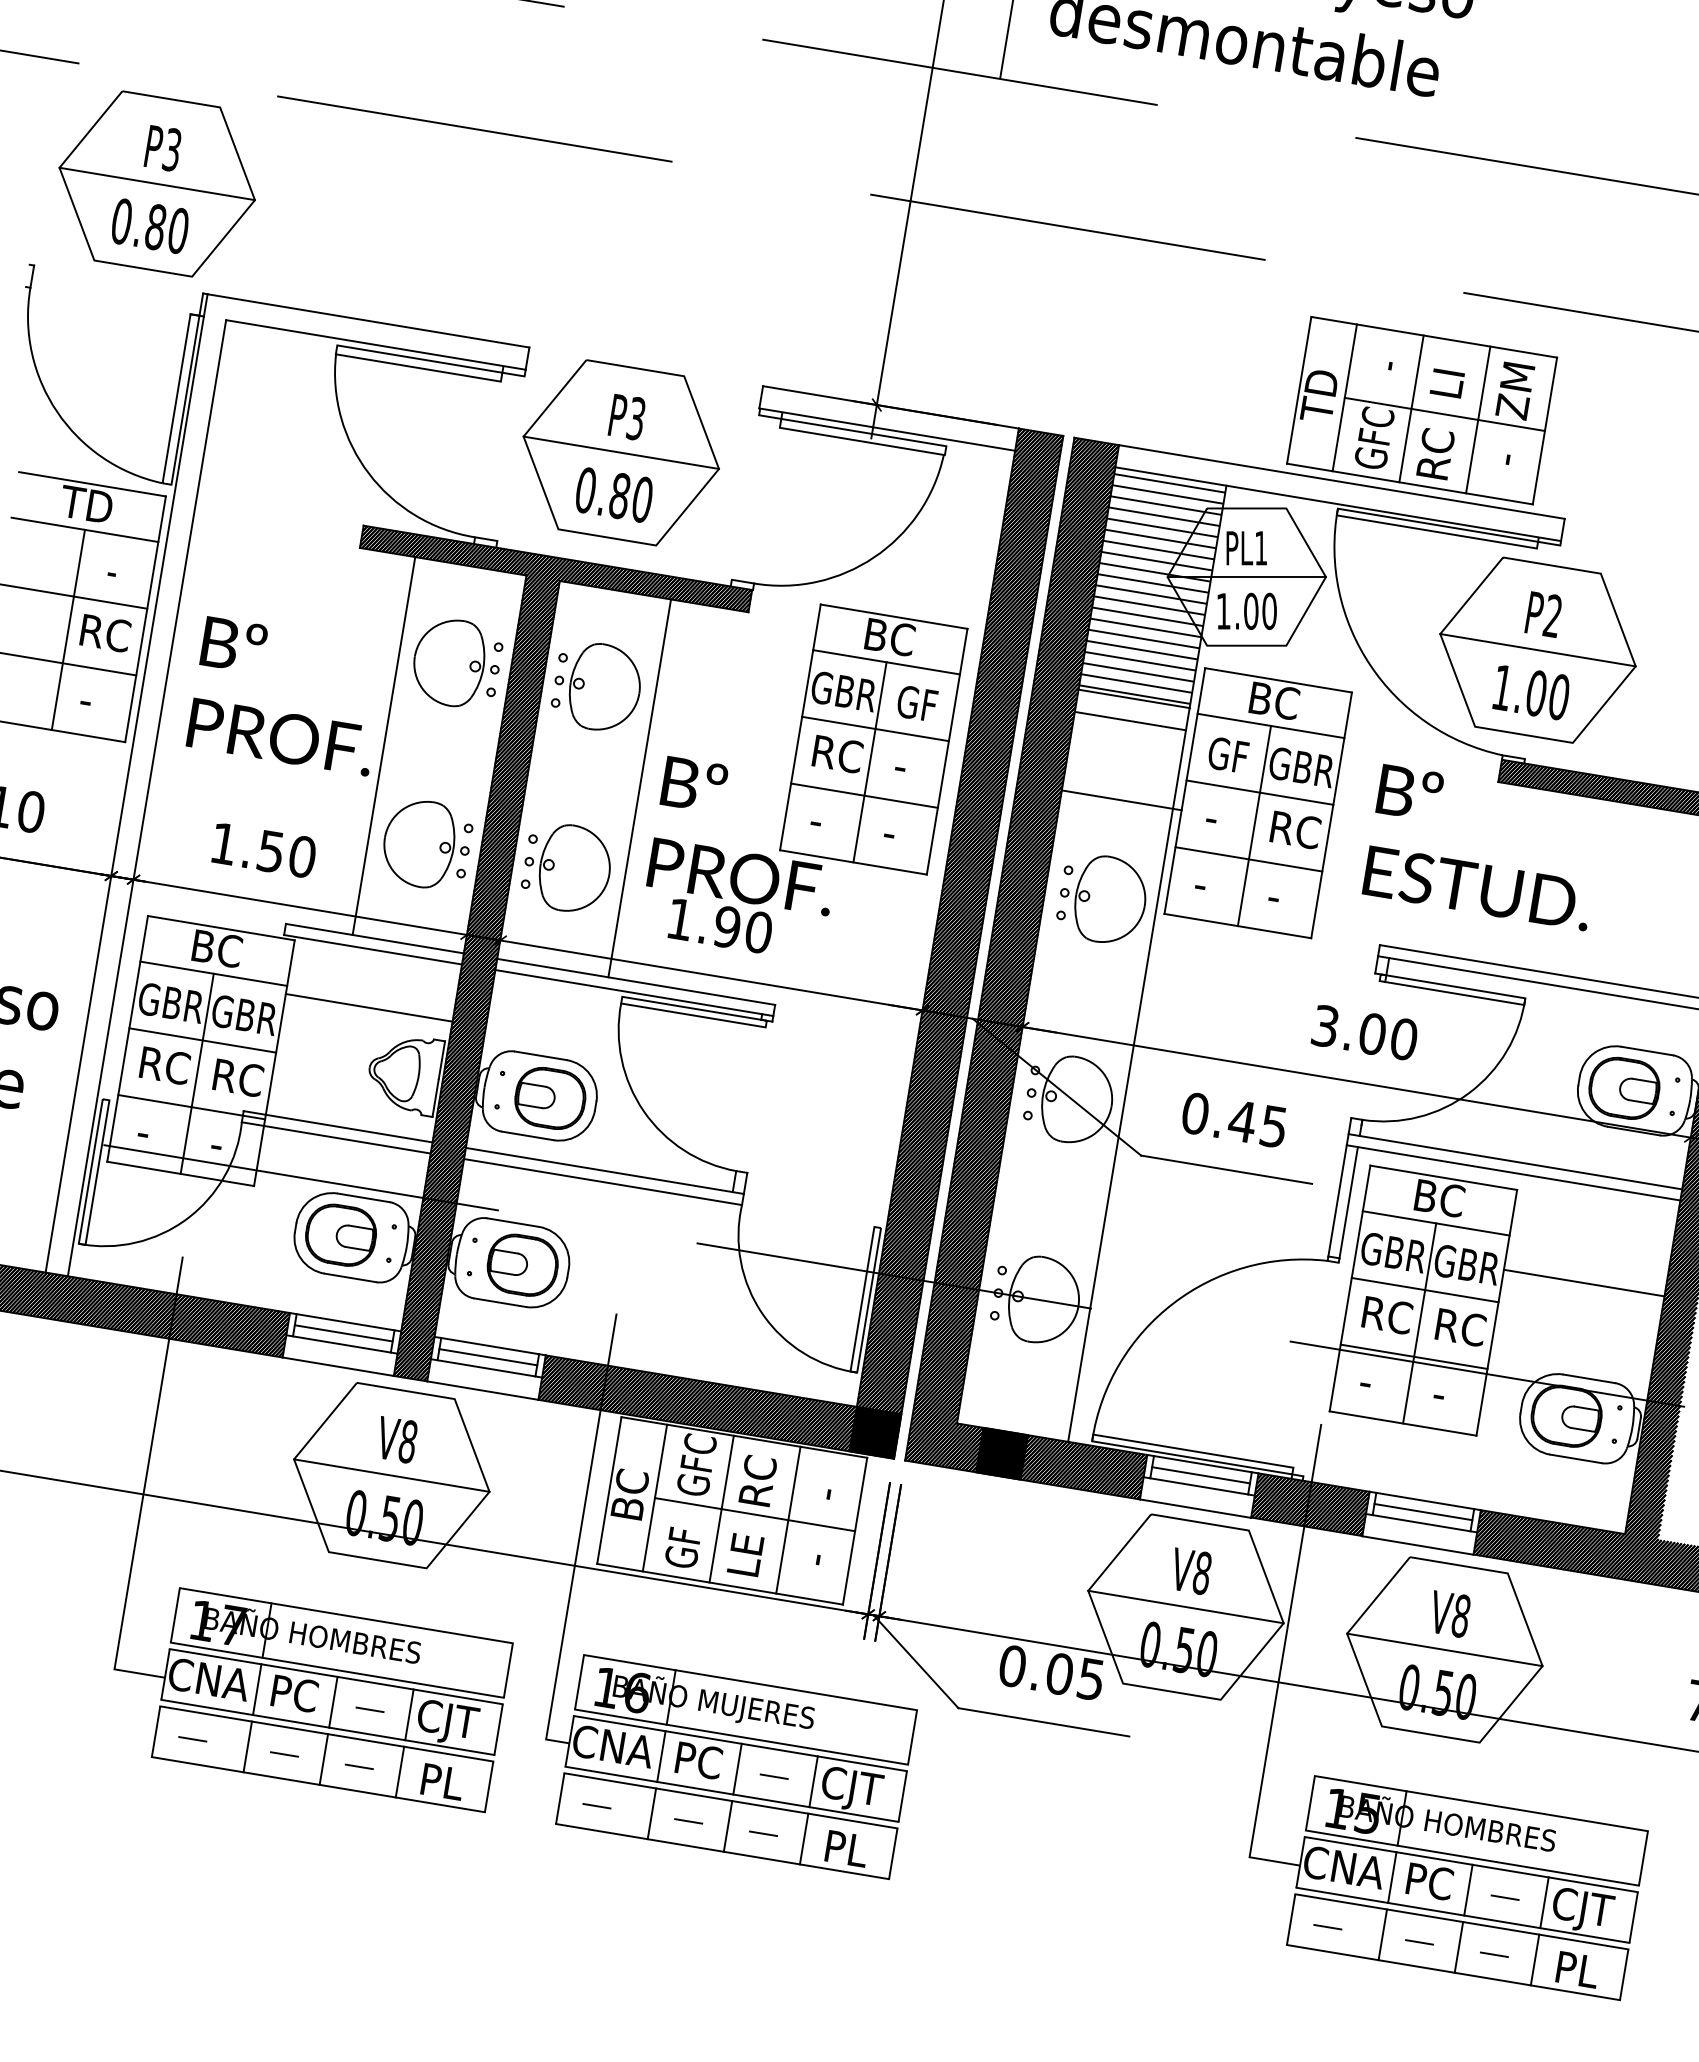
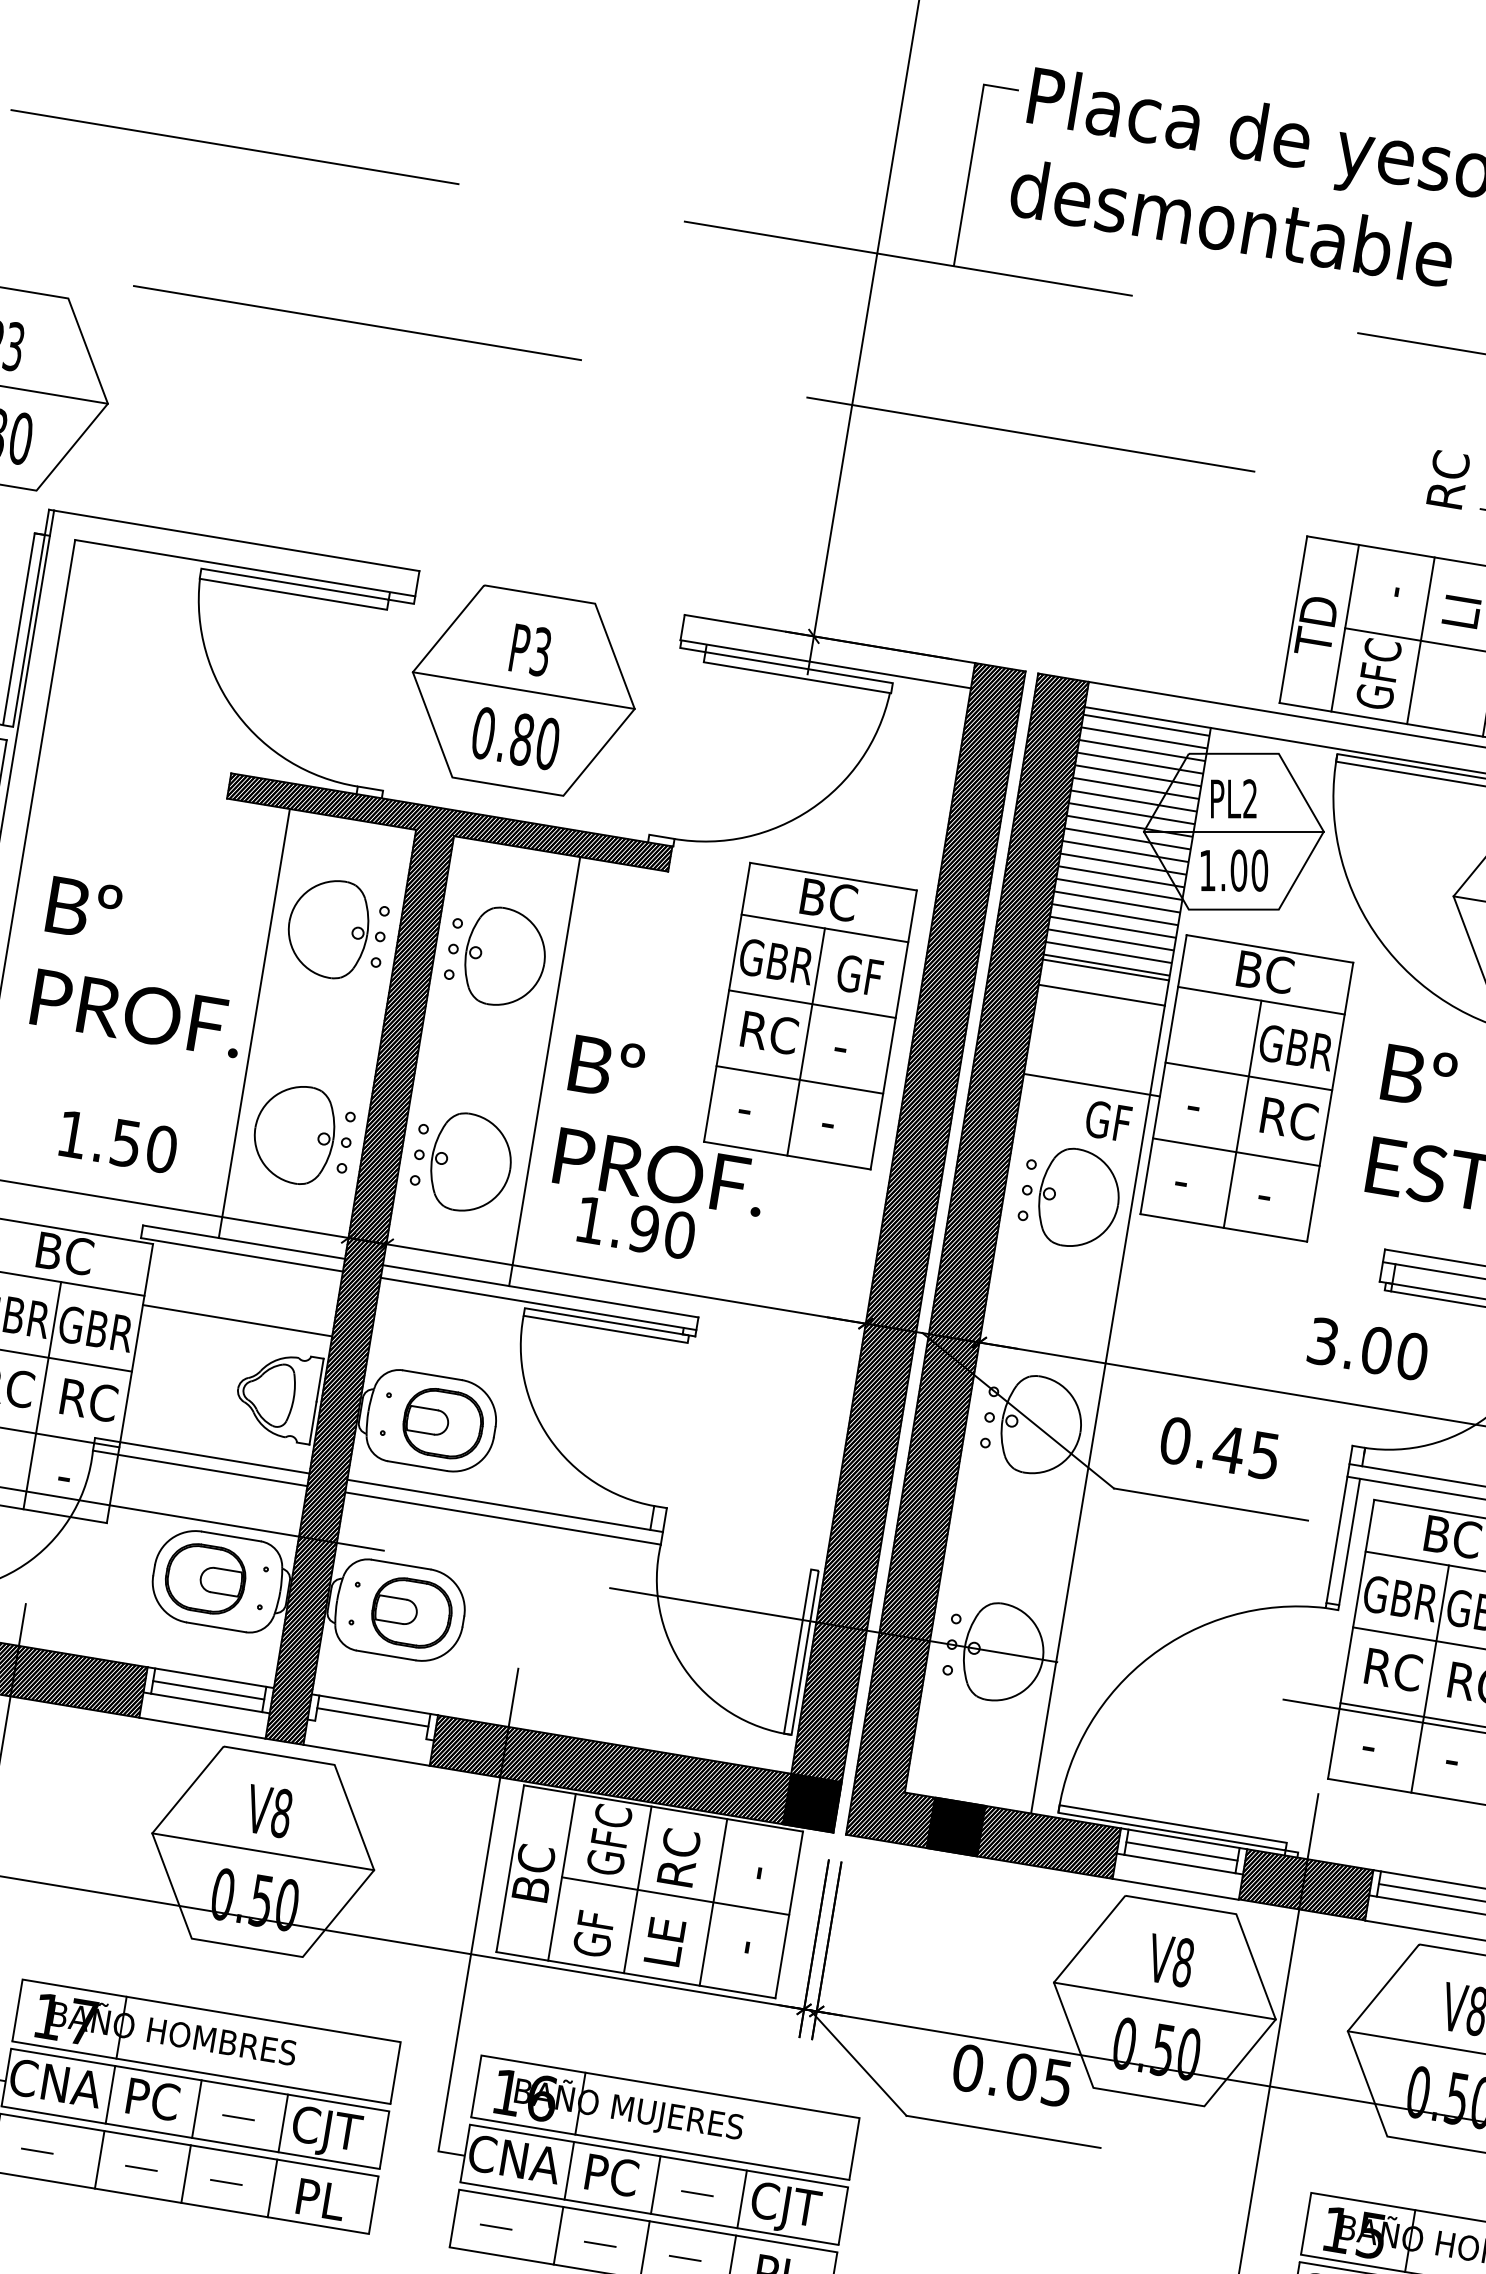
text: (1435, 454) -> (1448, 480), moved
text: (1260, 547) -> (1249, 798), PL1 -> PL2
text: (1228, 754) -> (1108, 1120), moved
line: (486, 1368) -> (370, 1730), removed

